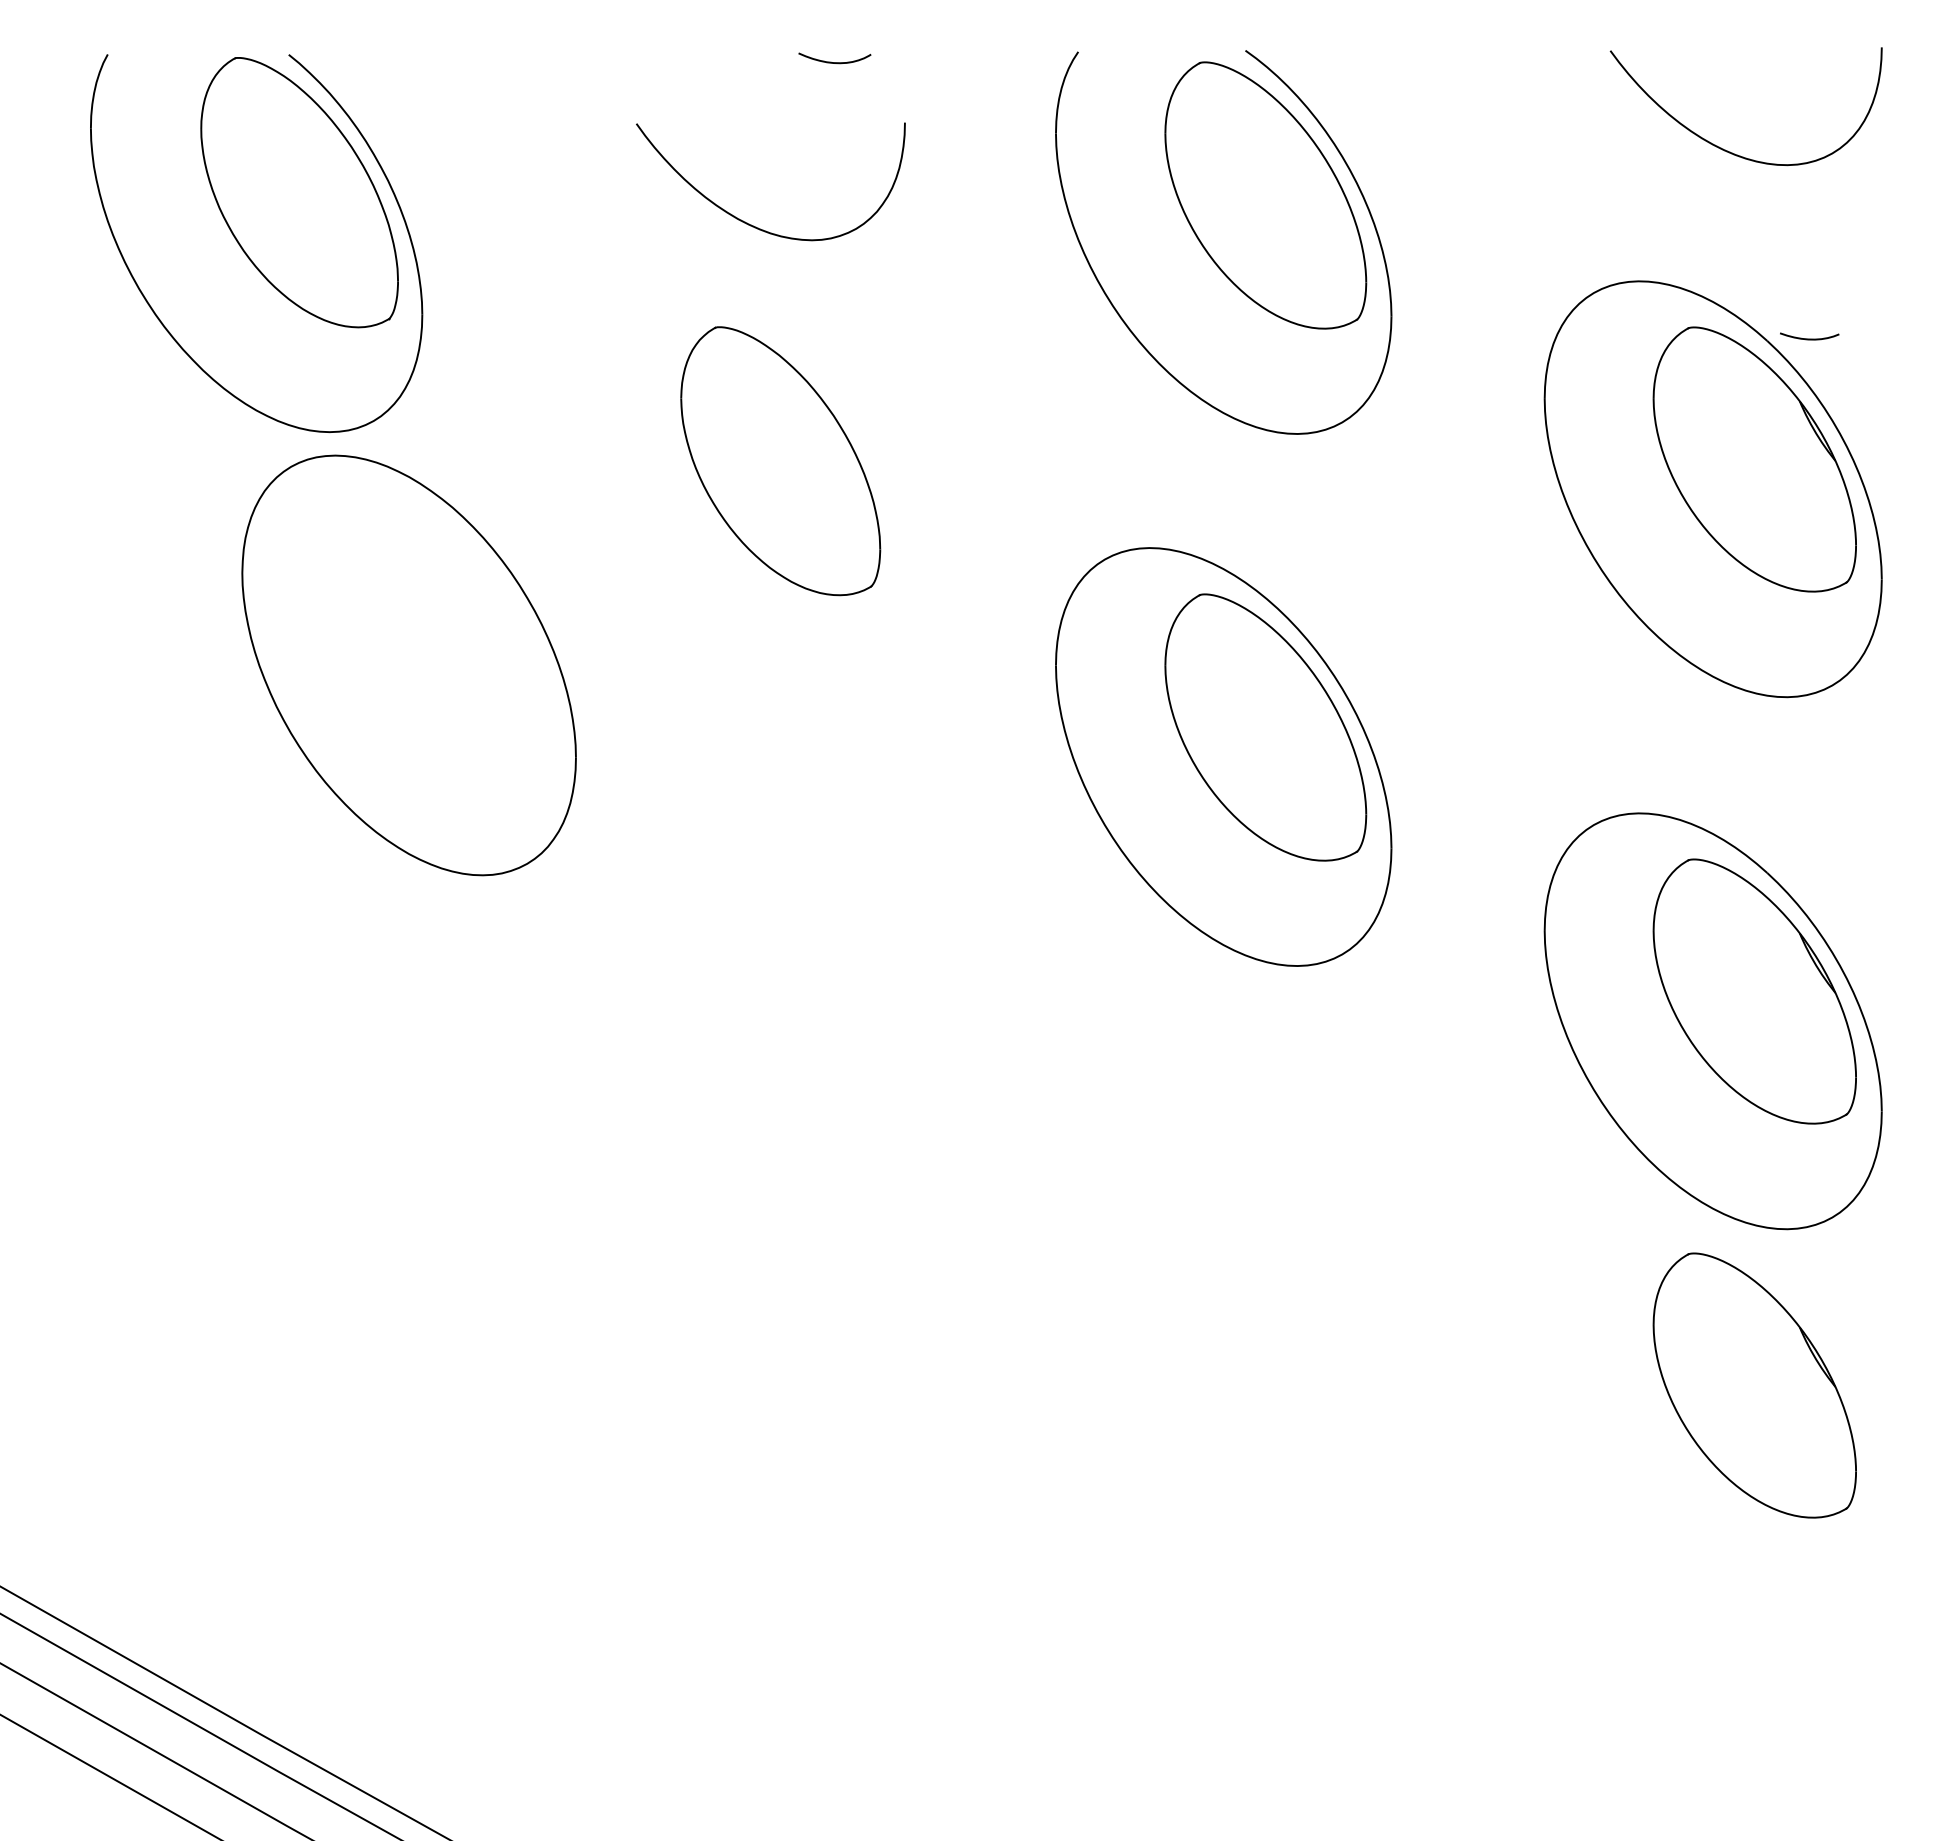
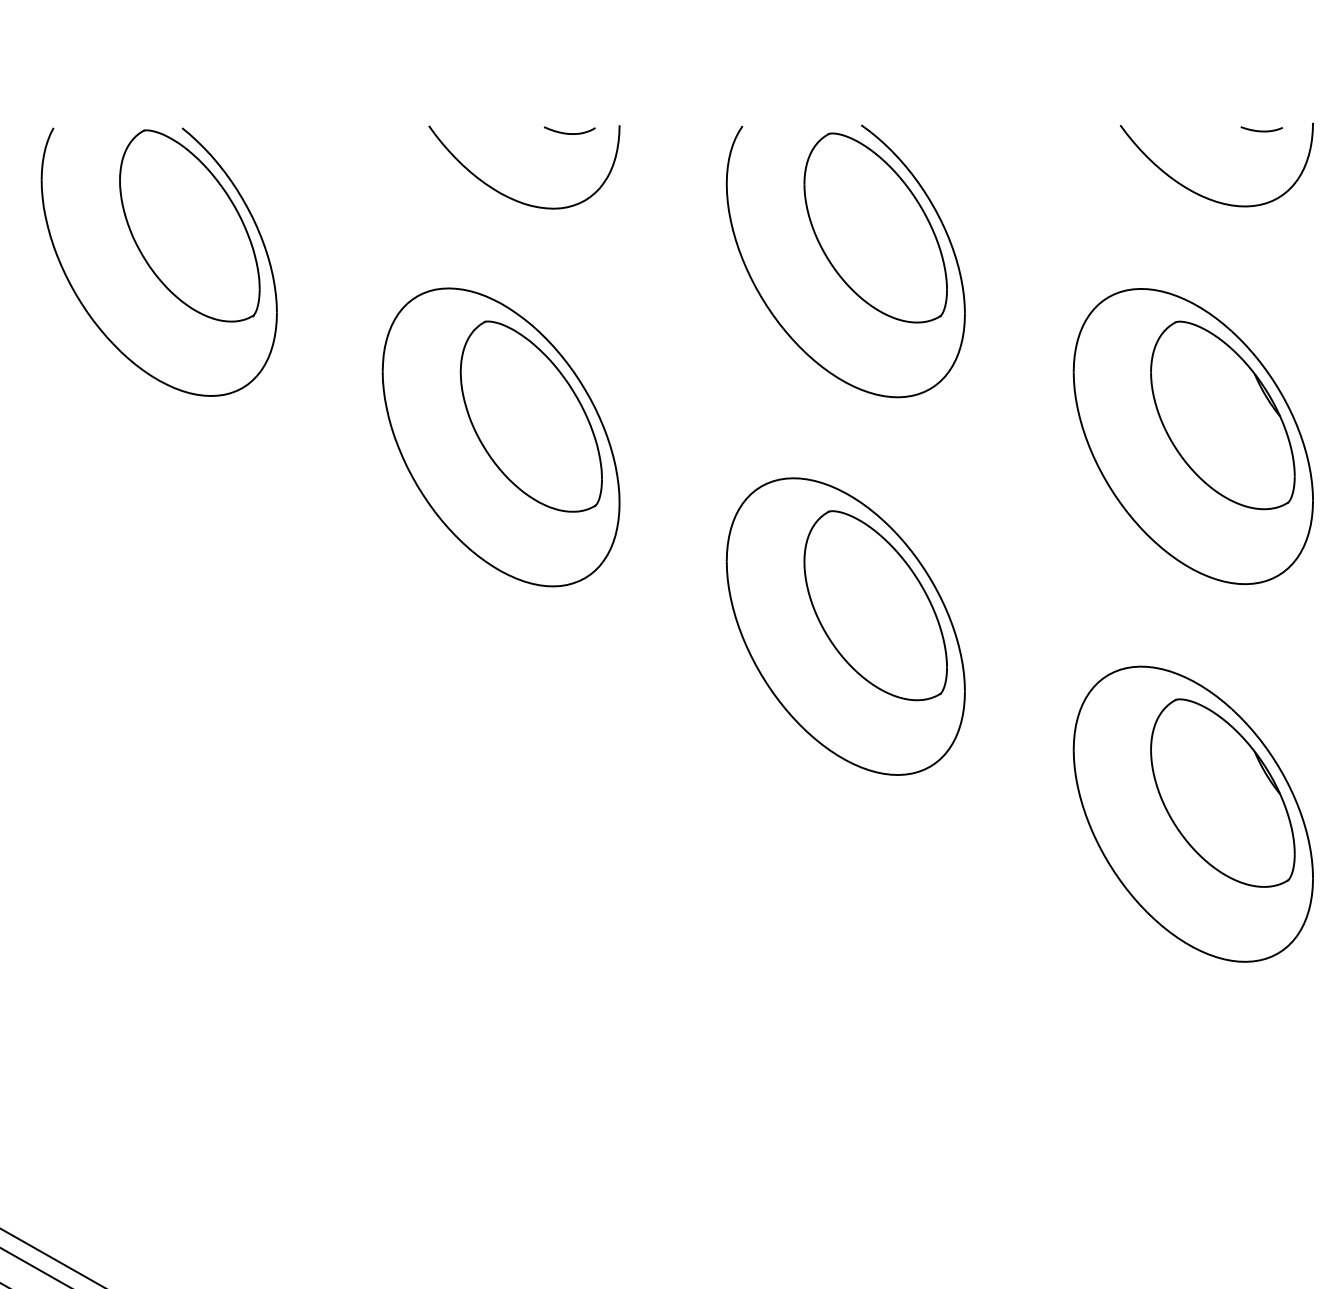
curve: (749, 223) -> (509, 196), moved
curve: (1809, 338) -> (1261, 130), moved
part: (408, 665) -> (500, 437), moved
part: (1754, 1385) -> (1222, 1072), removed

